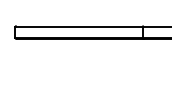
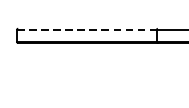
line: (79, 27) -> (87, 30), solid -> dashed

